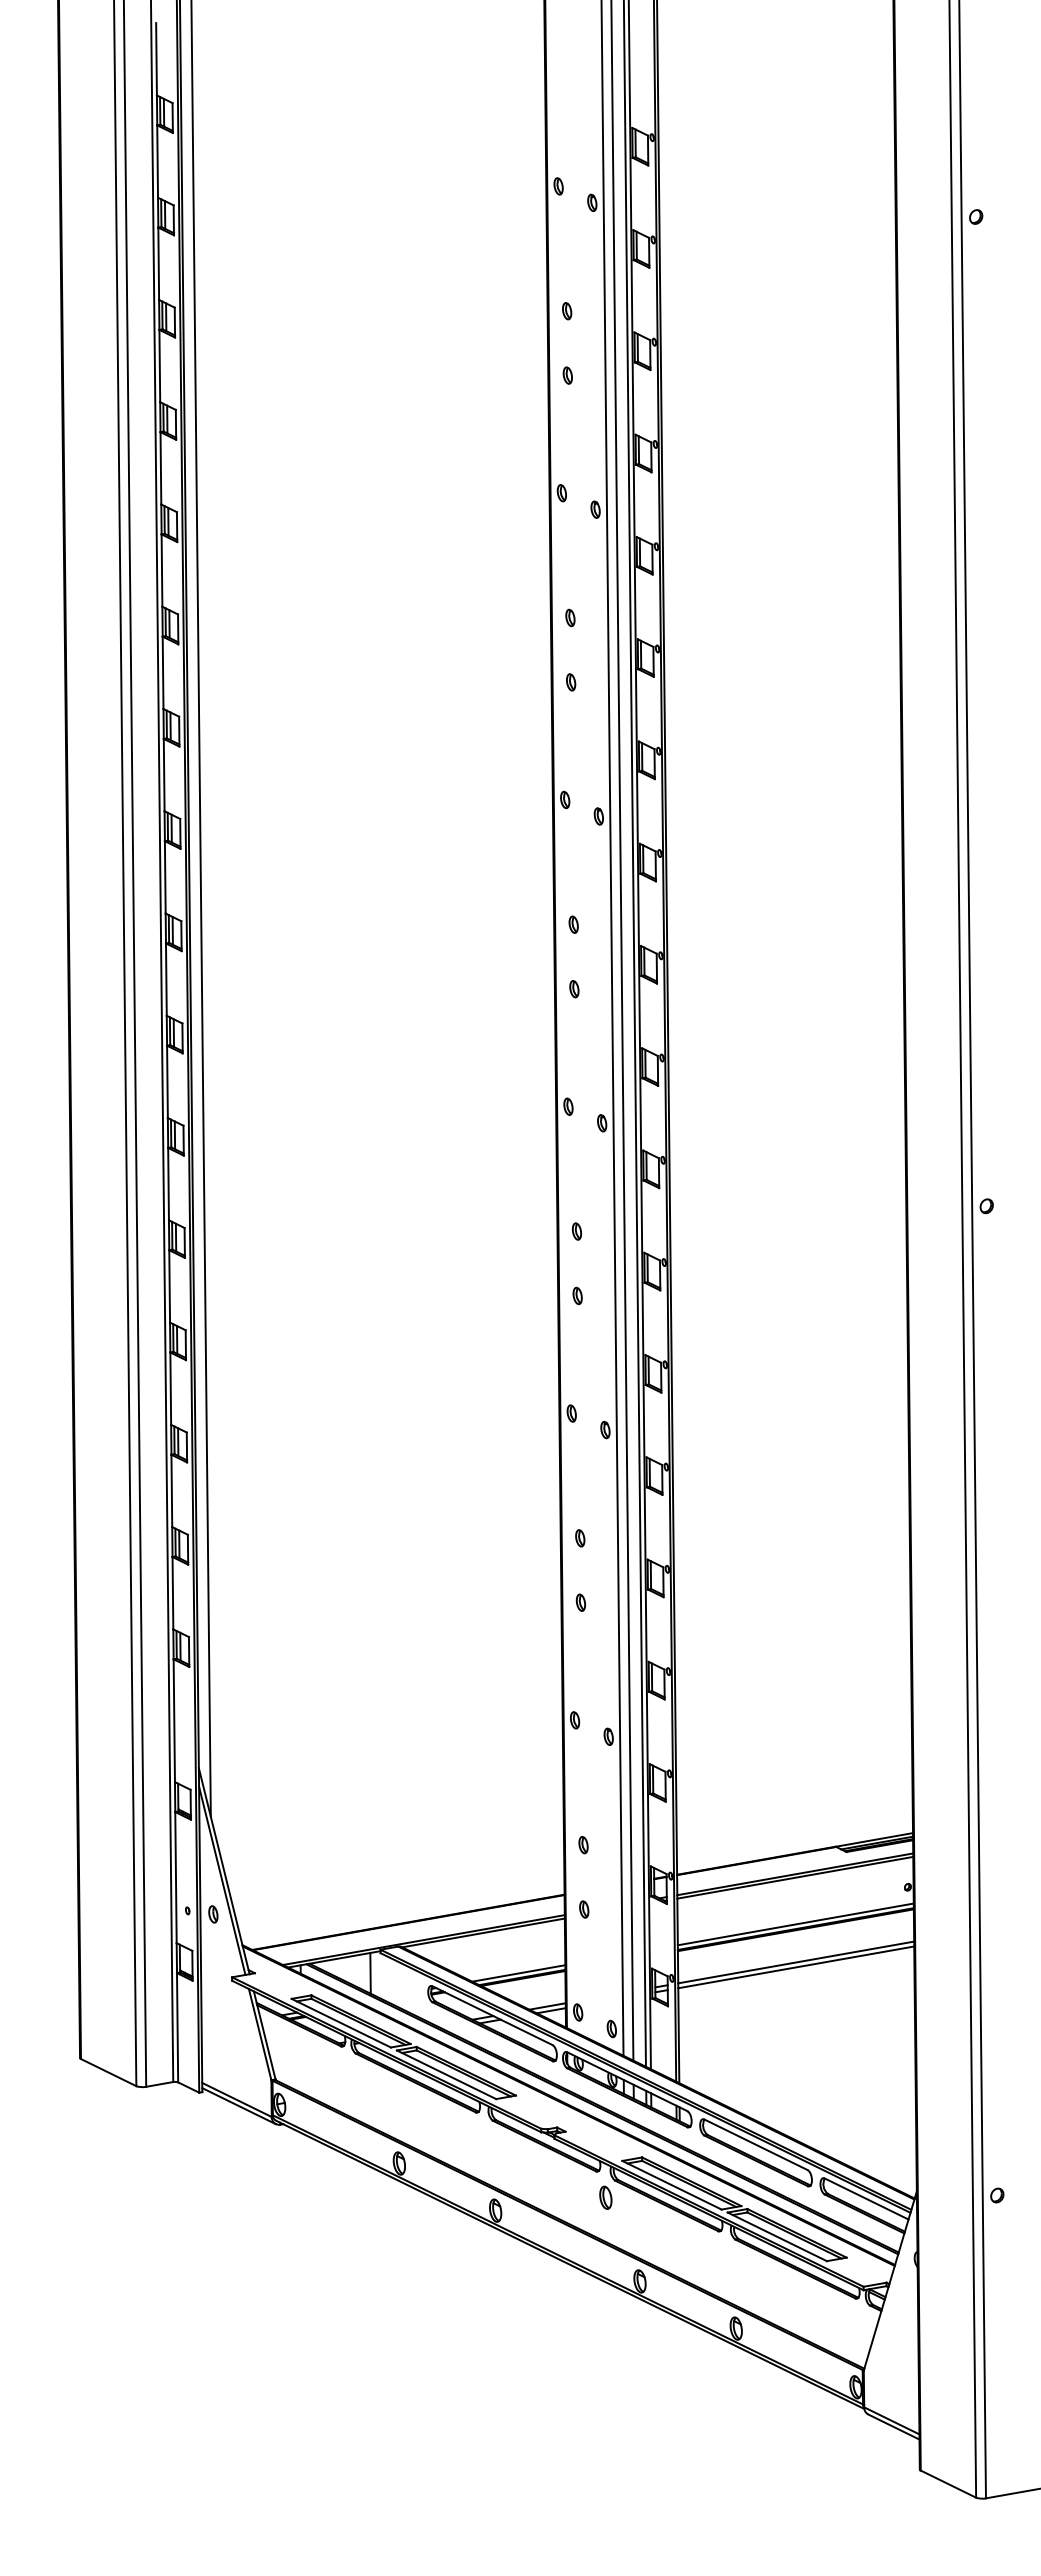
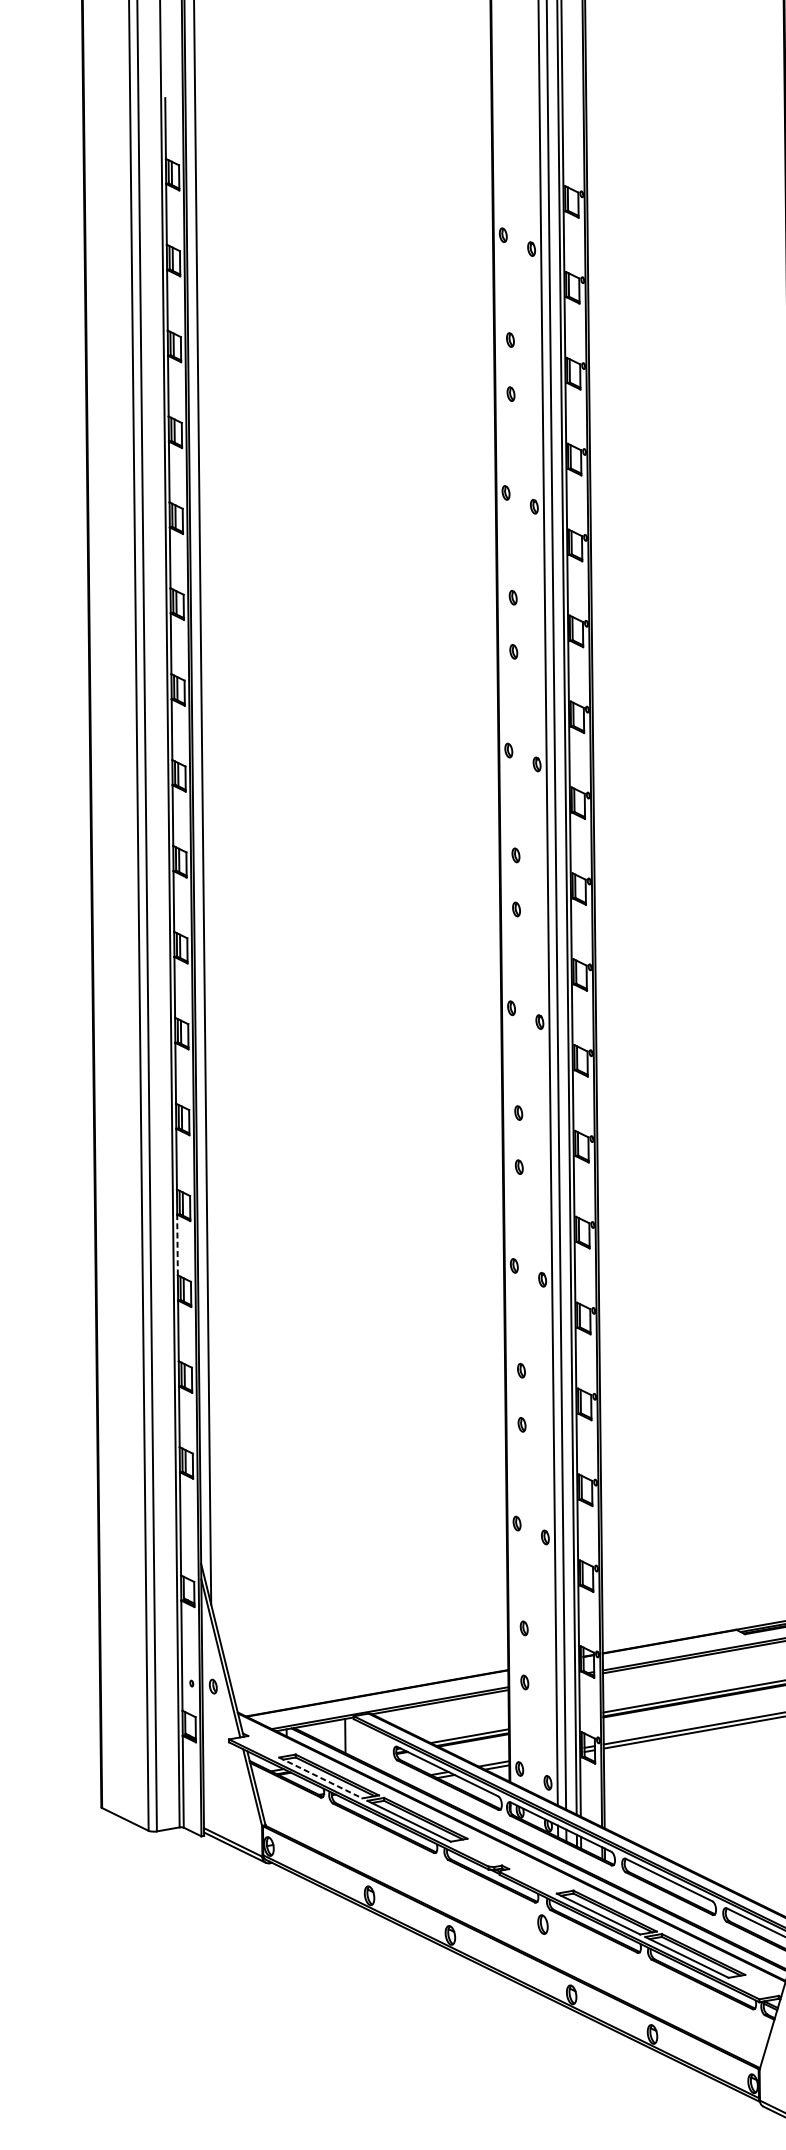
line: (170, 1388) -> (177, 1244), solid -> dashed
line: (341, 2023) -> (320, 1778), solid -> dashed

